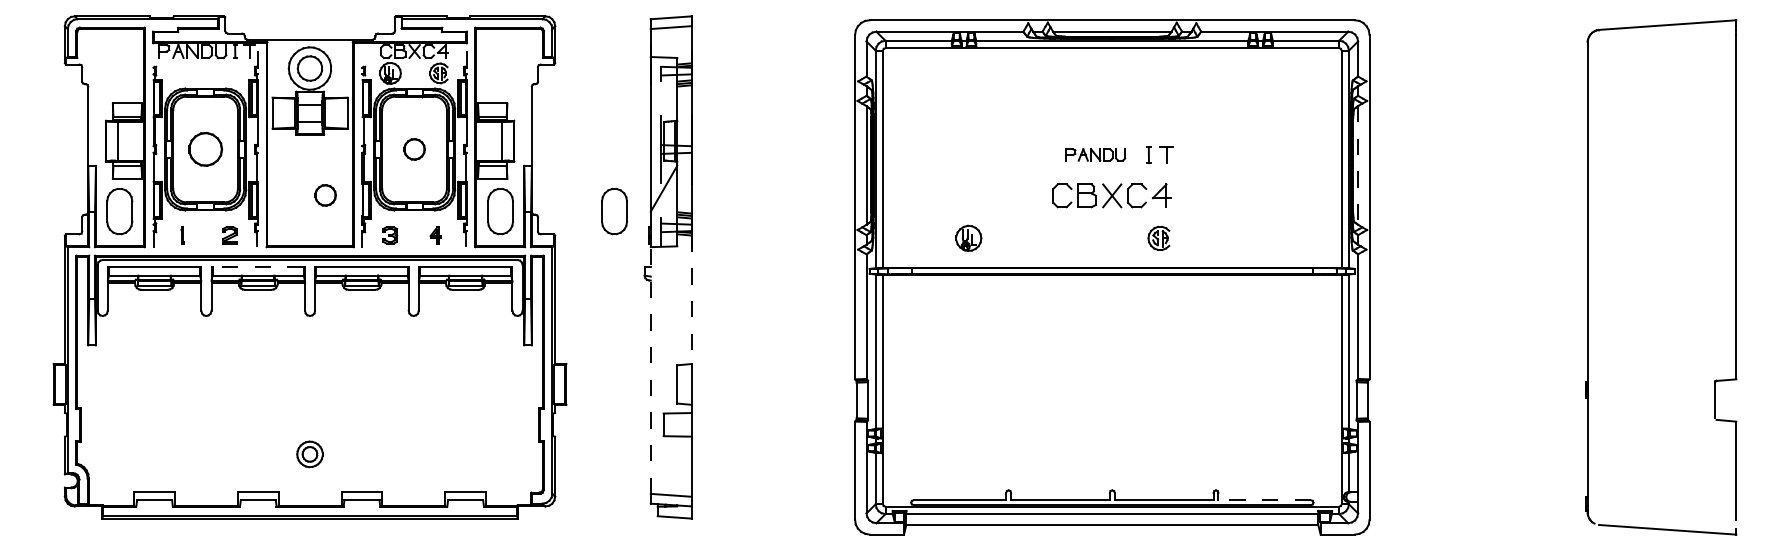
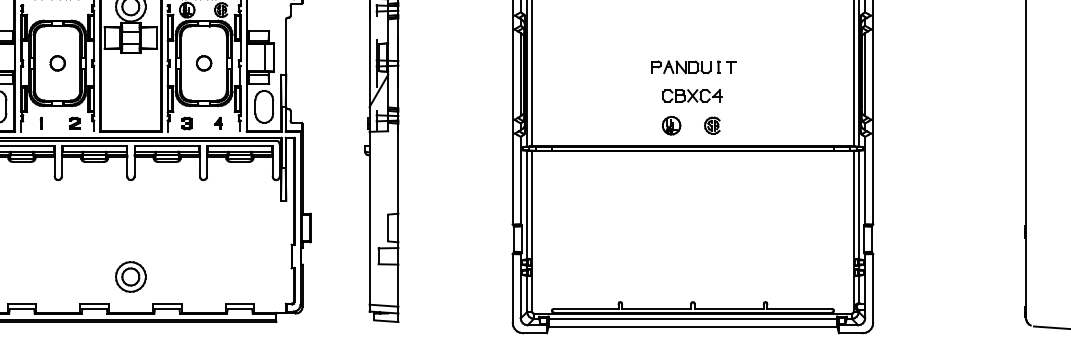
part: (205, 149) -> (57, 63), size x0.62
part: (1095, 154) -> (681, 66), size x1.43
line: (1358, 165) -> (865, 74), dashed -> solid
part: (325, 195) -> (141, 95), removed
part: (1111, 195) -> (692, 95), size x0.71
part: (614, 211) -> (344, 106), removed
part: (968, 237) -> (671, 125), moved
part: (1158, 237) -> (711, 125), moved
line: (258, 267) -> (94, 146), dashed -> solid
line: (691, 300) -> (398, 169), dashed -> solid
line: (650, 370) -> (369, 218), dashed -> solid
part: (309, 454) -> (130, 277), size x1.67
line: (1264, 500) -> (799, 309), dashed -> solid

